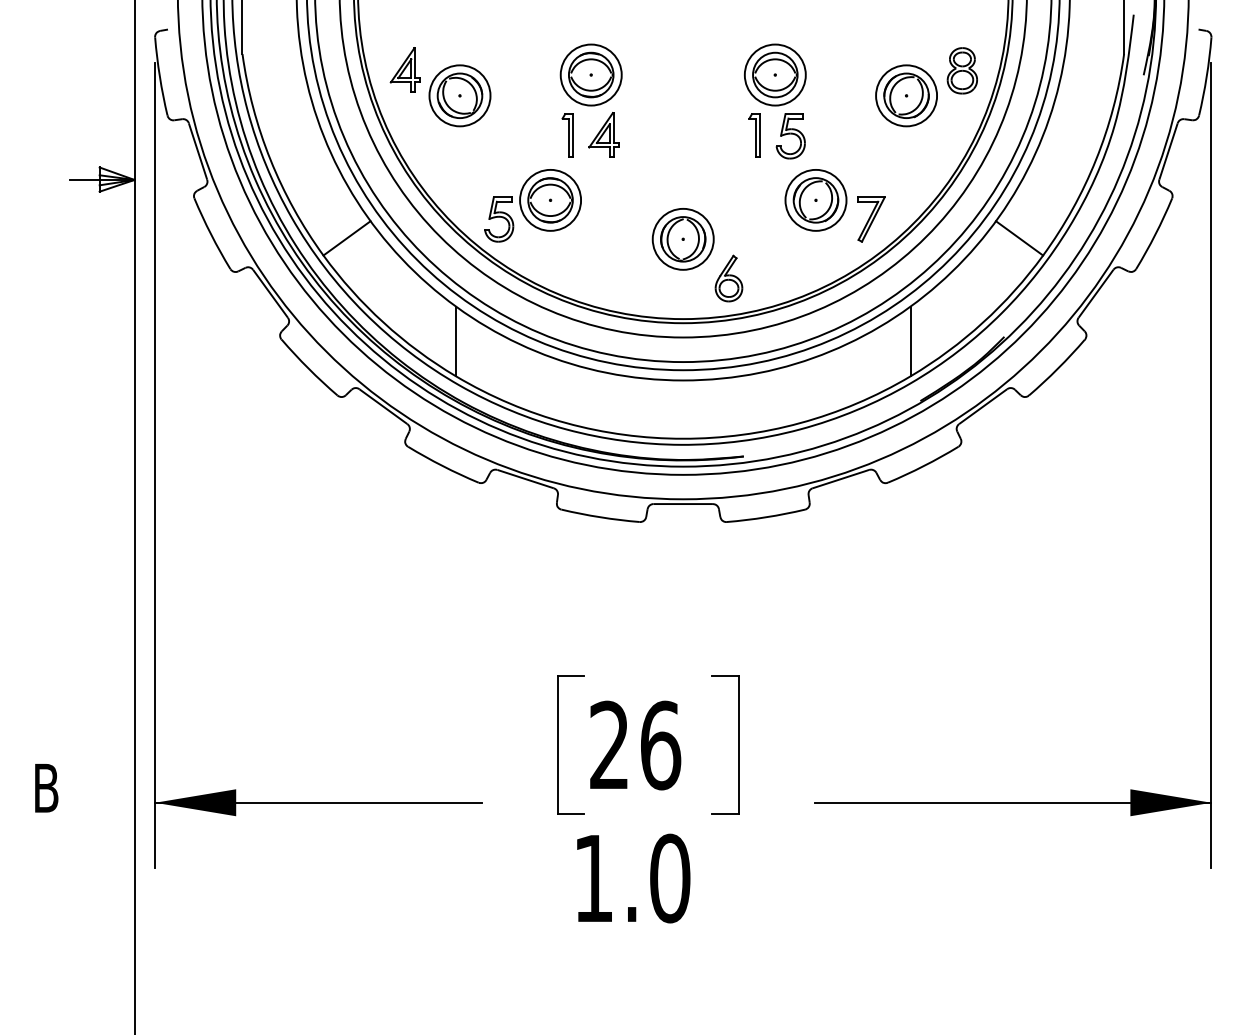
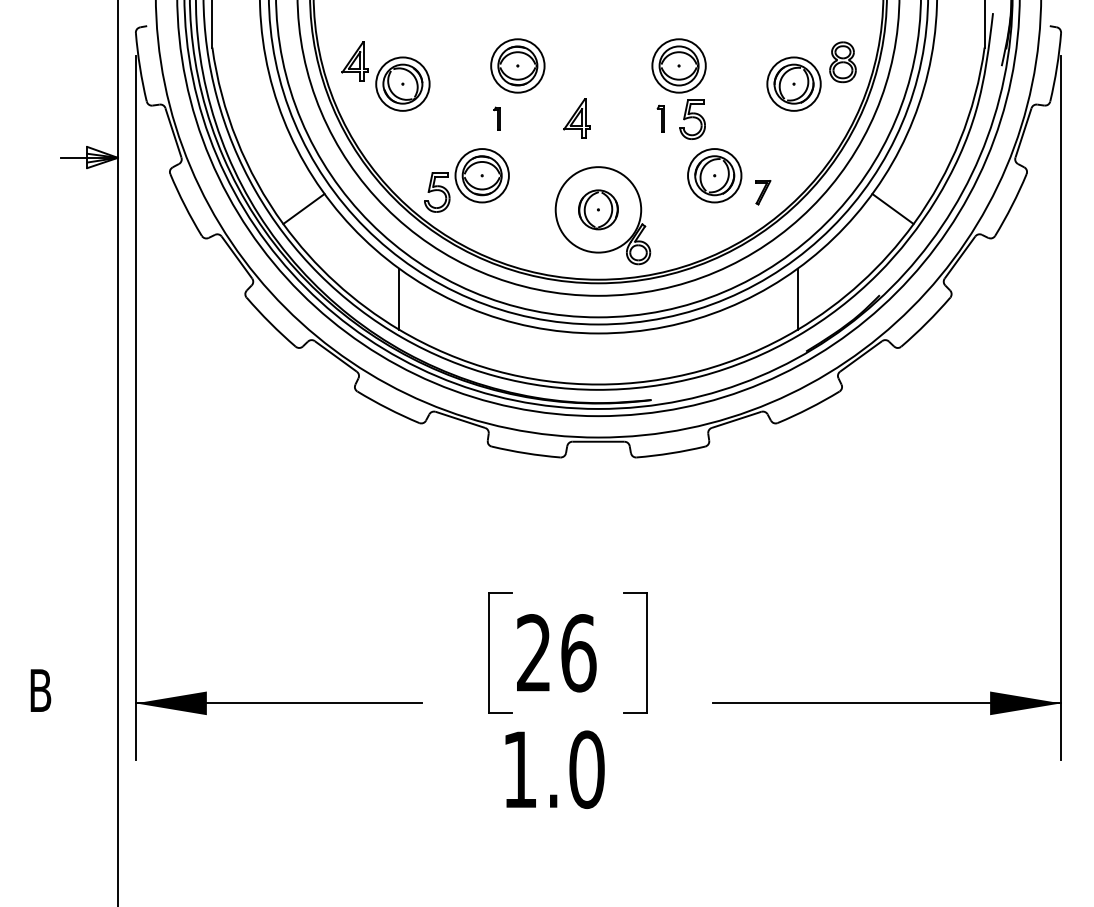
part: (566, 135) -> (496, 118), size x0.6
part: (603, 135) -> (576, 118), moved
part: (754, 135) -> (660, 118), size x0.7
part: (871, 219) -> (763, 192), size x0.6
circle: (683, 238) -> (598, 209), size x1.6

